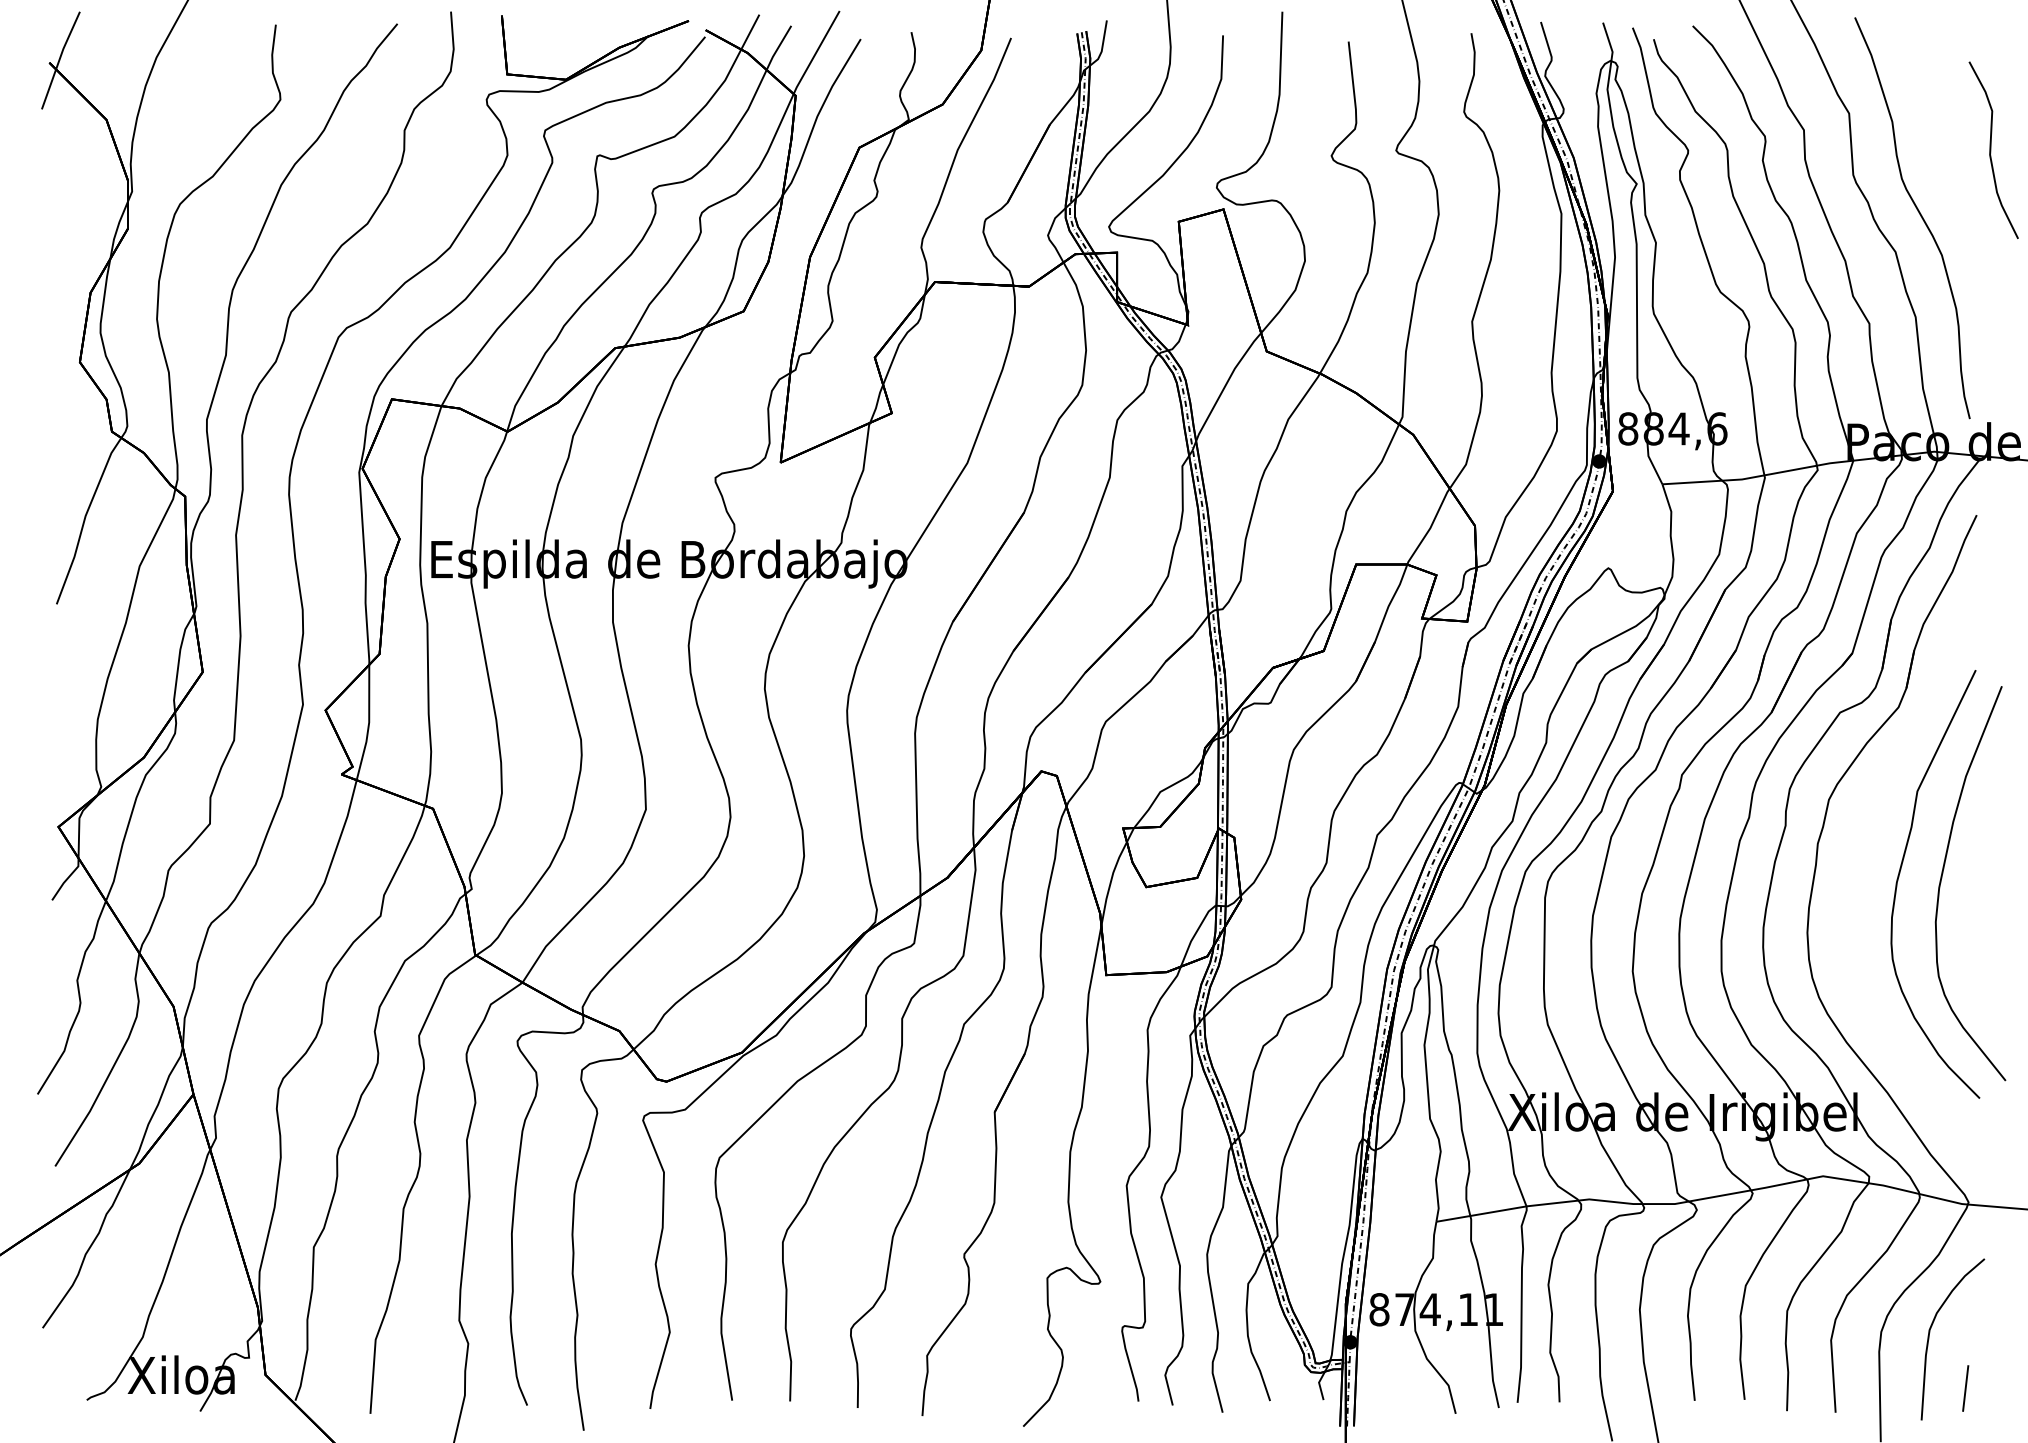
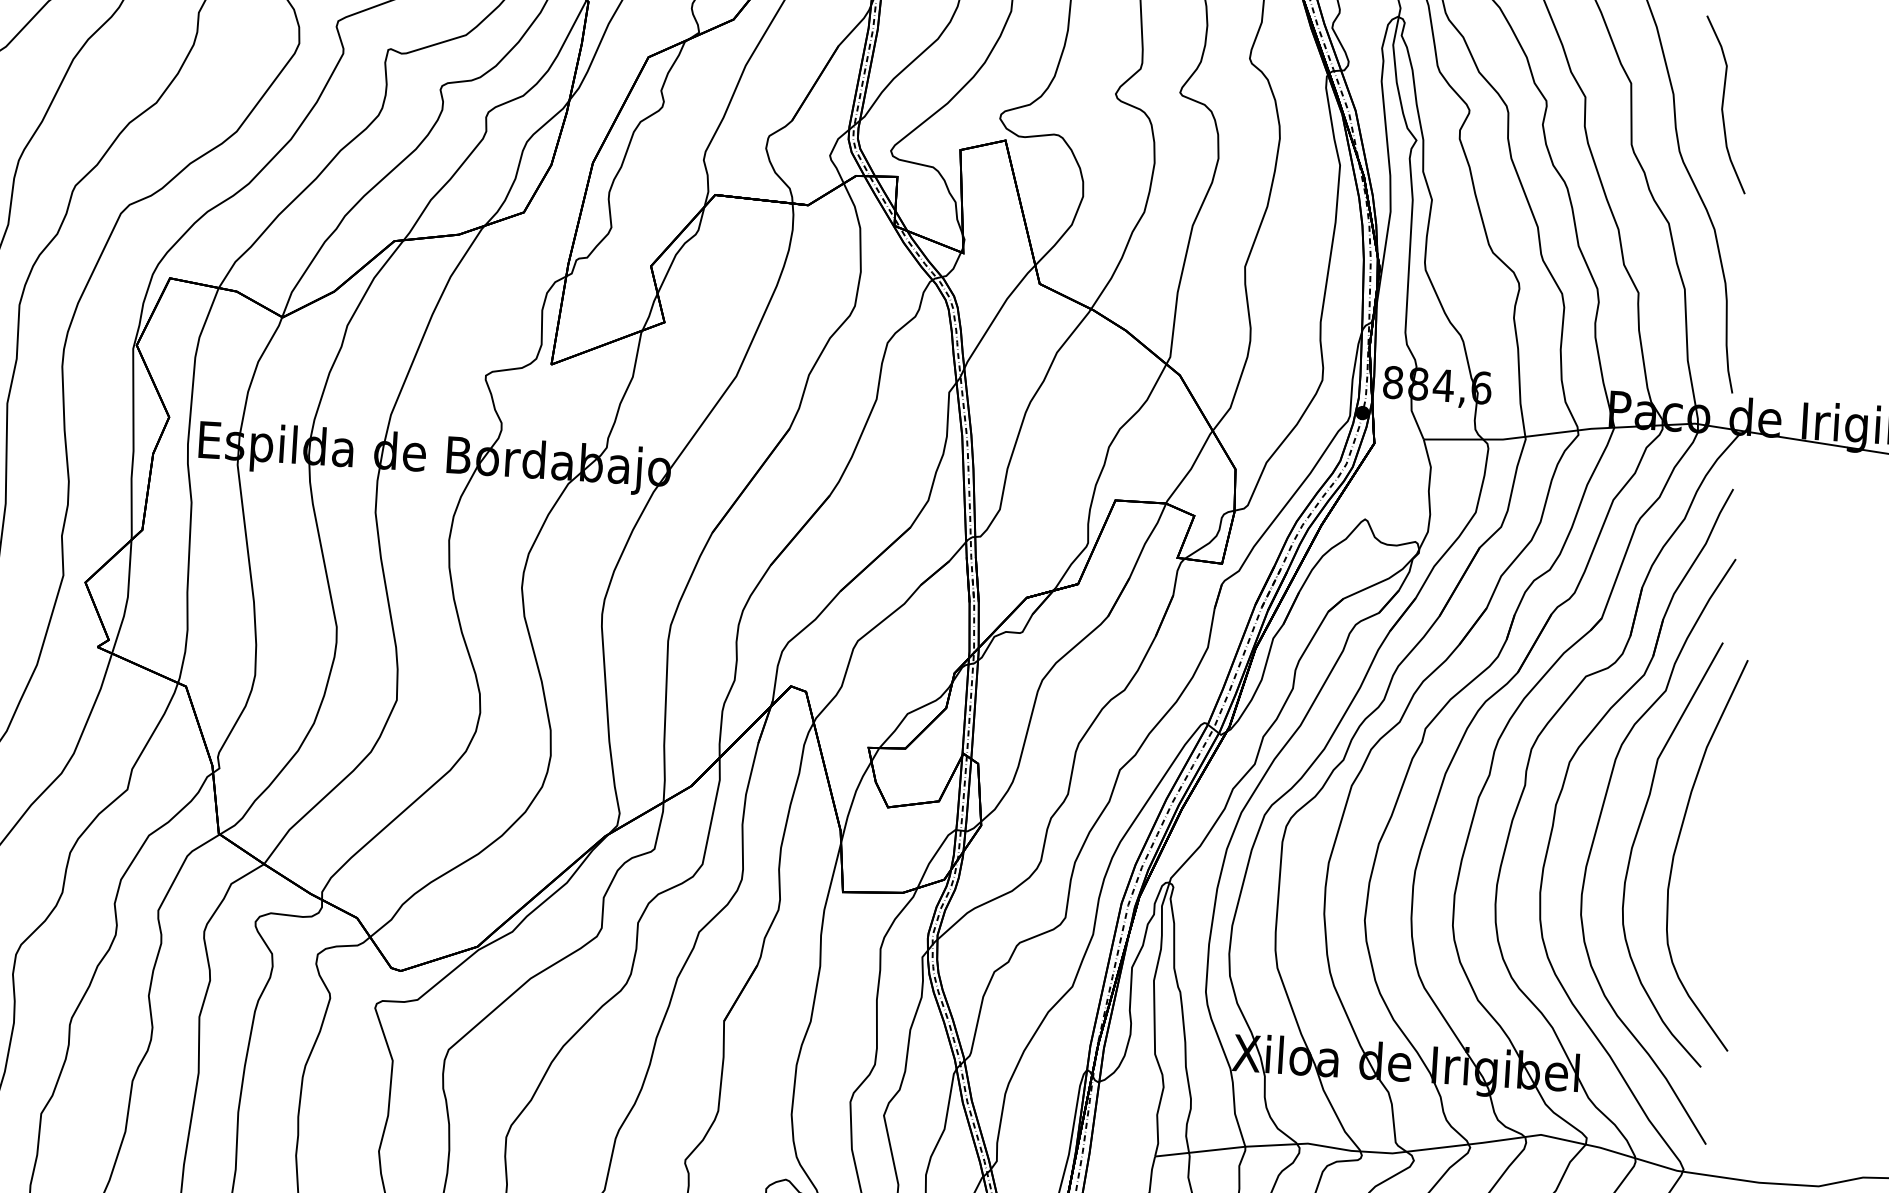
curve: (1991, 149) -> (1723, 103), moved
curve: (1860, 869) -> (1596, 833), added

